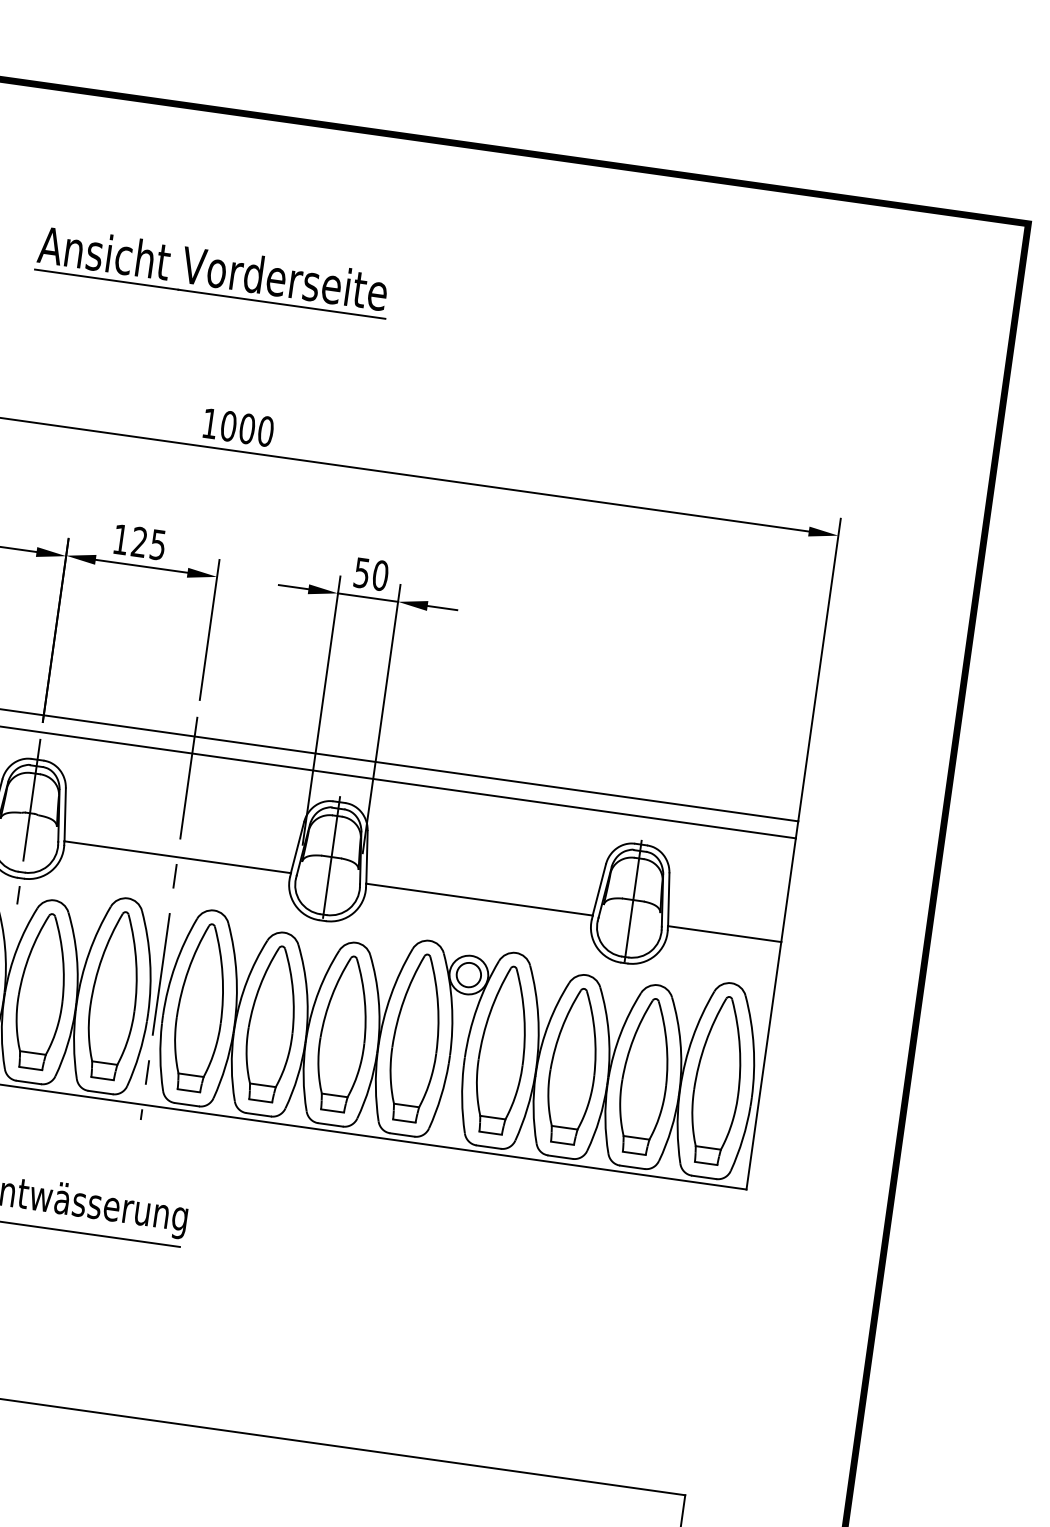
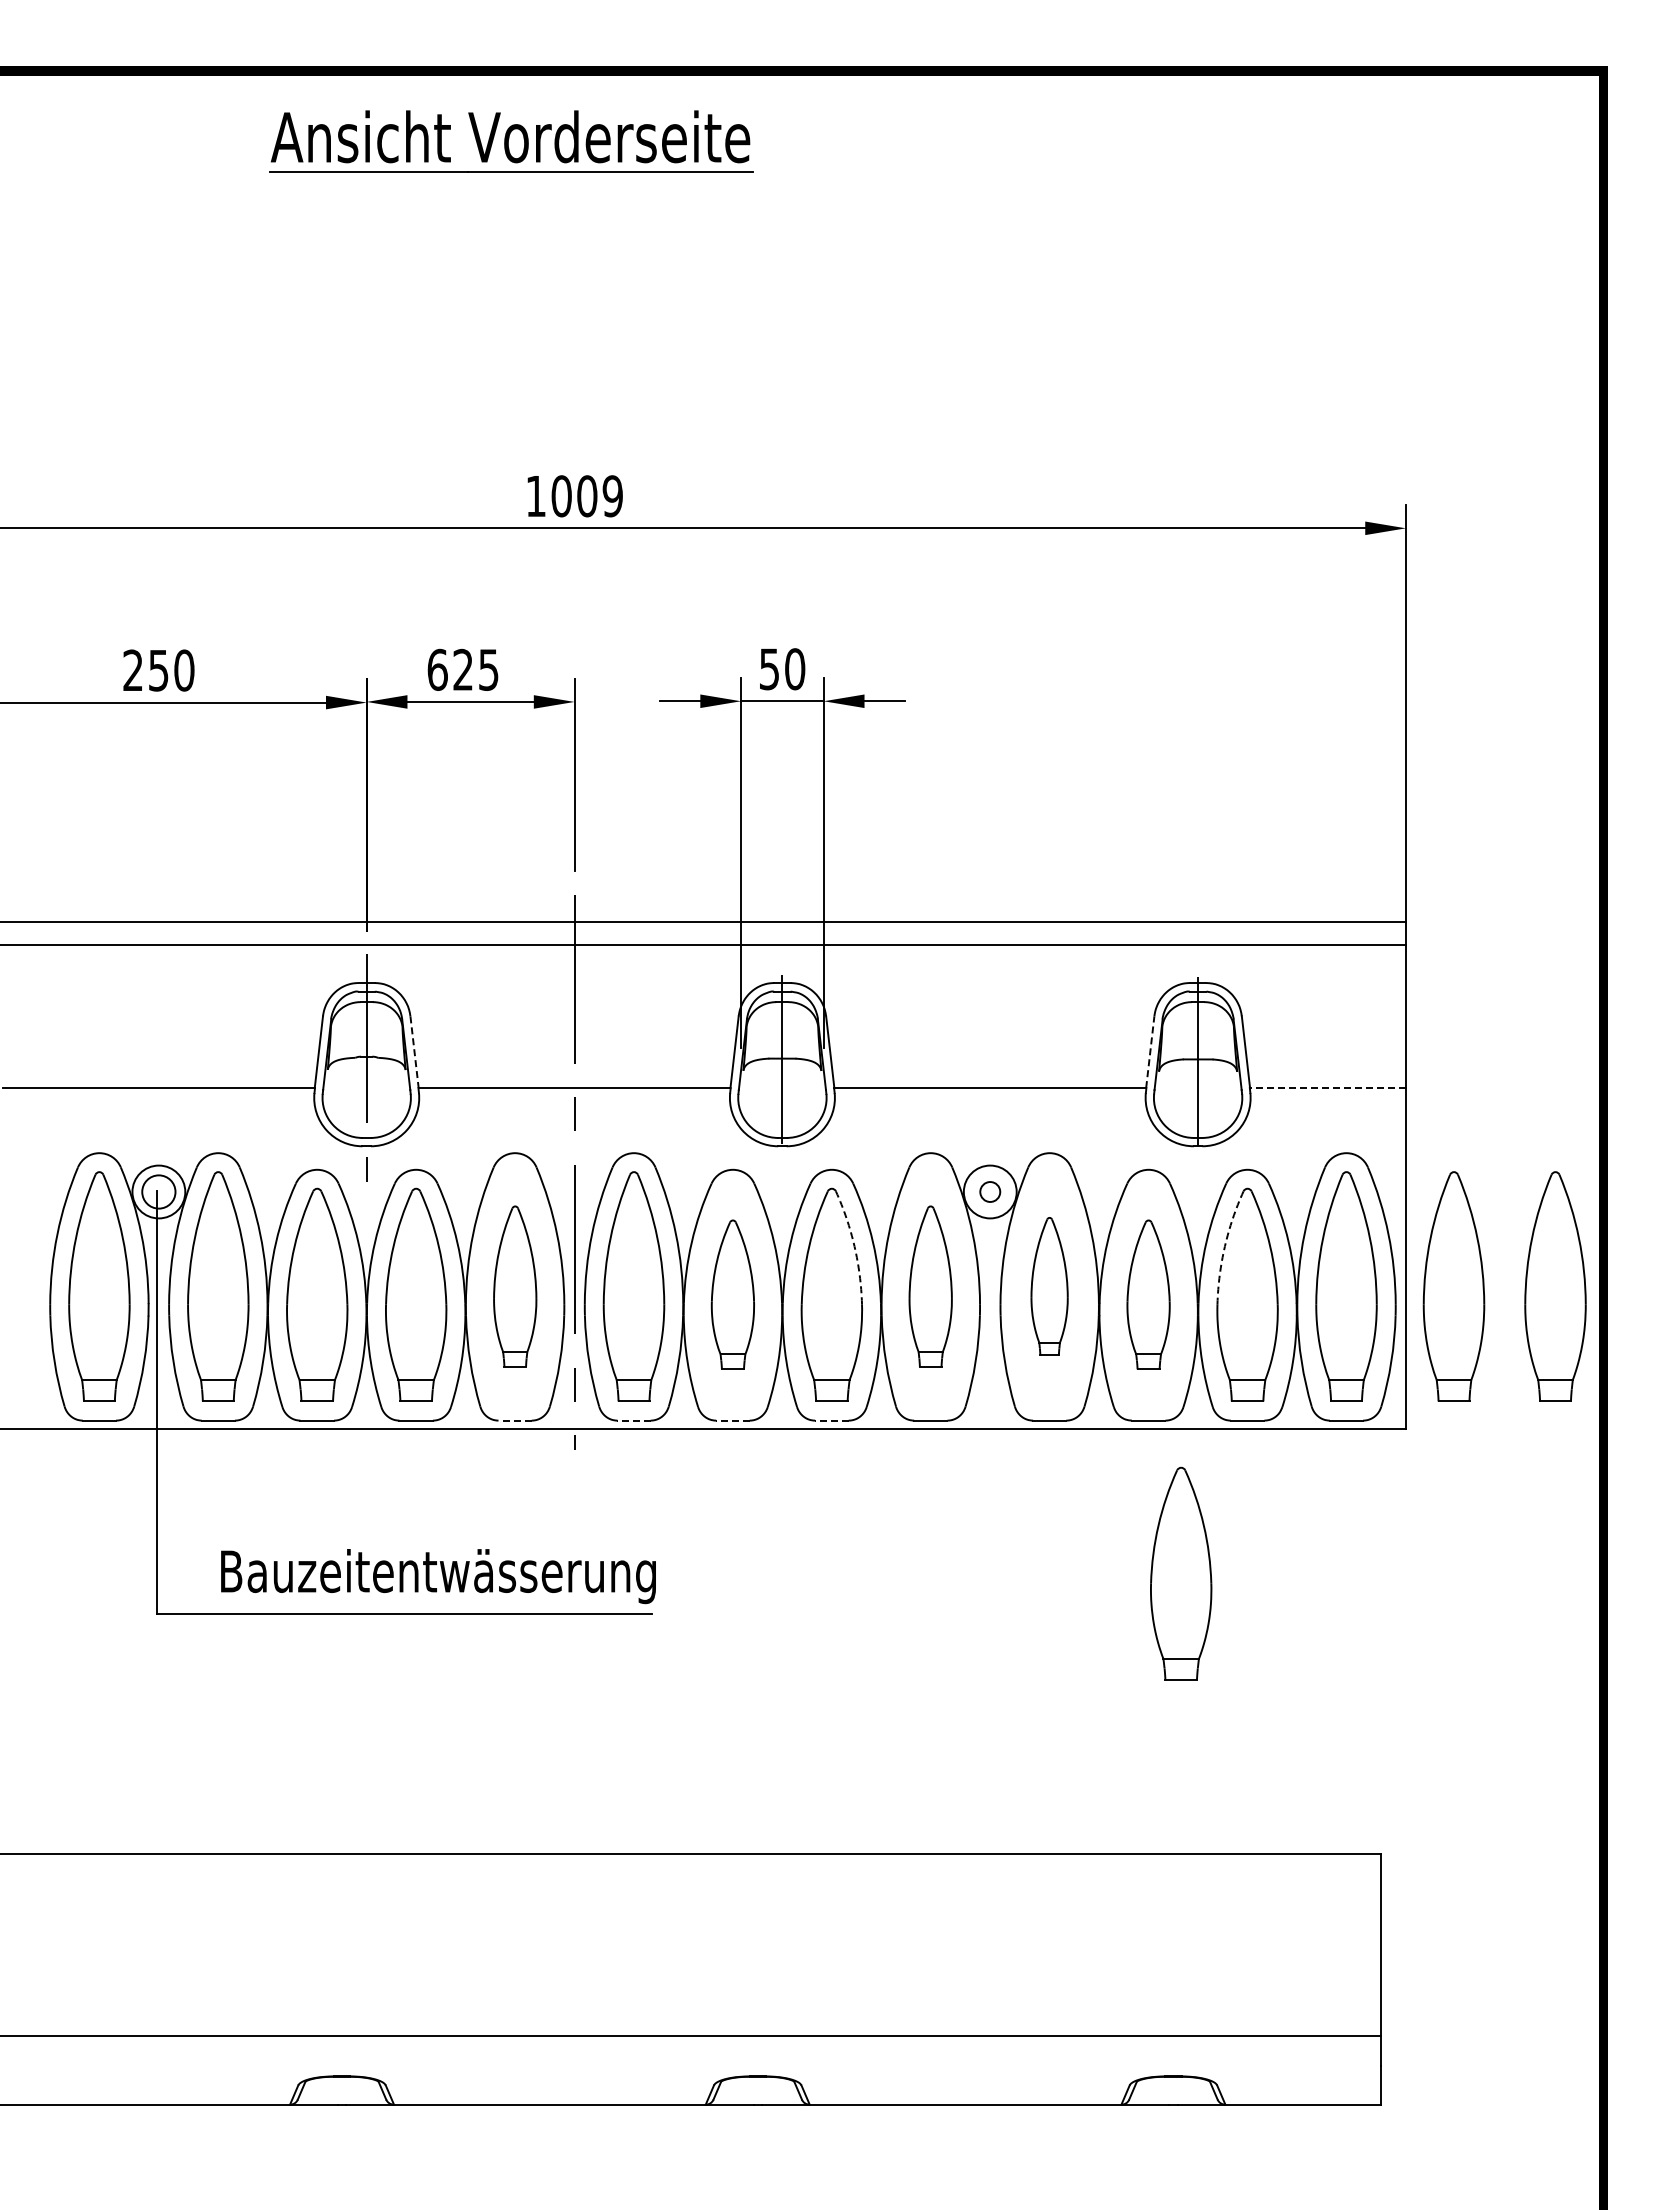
part: (213, 271) -> (511, 141), moved
text: (265, 431) -> (612, 496), 1000 -> 1009
text: (120, 539) -> (437, 669), 125 -> 625
line: (65, 815) -> (414, 1052), solid -> dashed
line: (599, 889) -> (1150, 1051), solid -> dashed
line: (725, 934) -> (1328, 1088), solid -> dashed
circle: (468, 974) -> (989, 1191), size x0.6
part: (114, 995) -> (515, 1286), size x0.7
arc: (364, 1000) -> (854, 1246), solid -> dashed
part: (271, 1023) -> (732, 1294), size x0.7
part: (415, 1037) -> (930, 1286), size x0.7
arc: (633, 1038) -> (1224, 1246), solid -> dashed
part: (502, 1049) -> (1049, 1286), size x0.6
part: (573, 1065) -> (1148, 1294), size x0.7
part: (795, 1090) -> (1453, 1286), added
line: (100, 1092) -> (515, 1420), solid -> dashed
part: (869, 1101) -> (1555, 1286), added
line: (187, 1104) -> (634, 1420), solid -> dashed
line: (258, 1114) -> (732, 1420), solid -> dashed
line: (330, 1124) -> (831, 1420), solid -> dashed
part: (568, 1271) -> (1181, 1573), added

